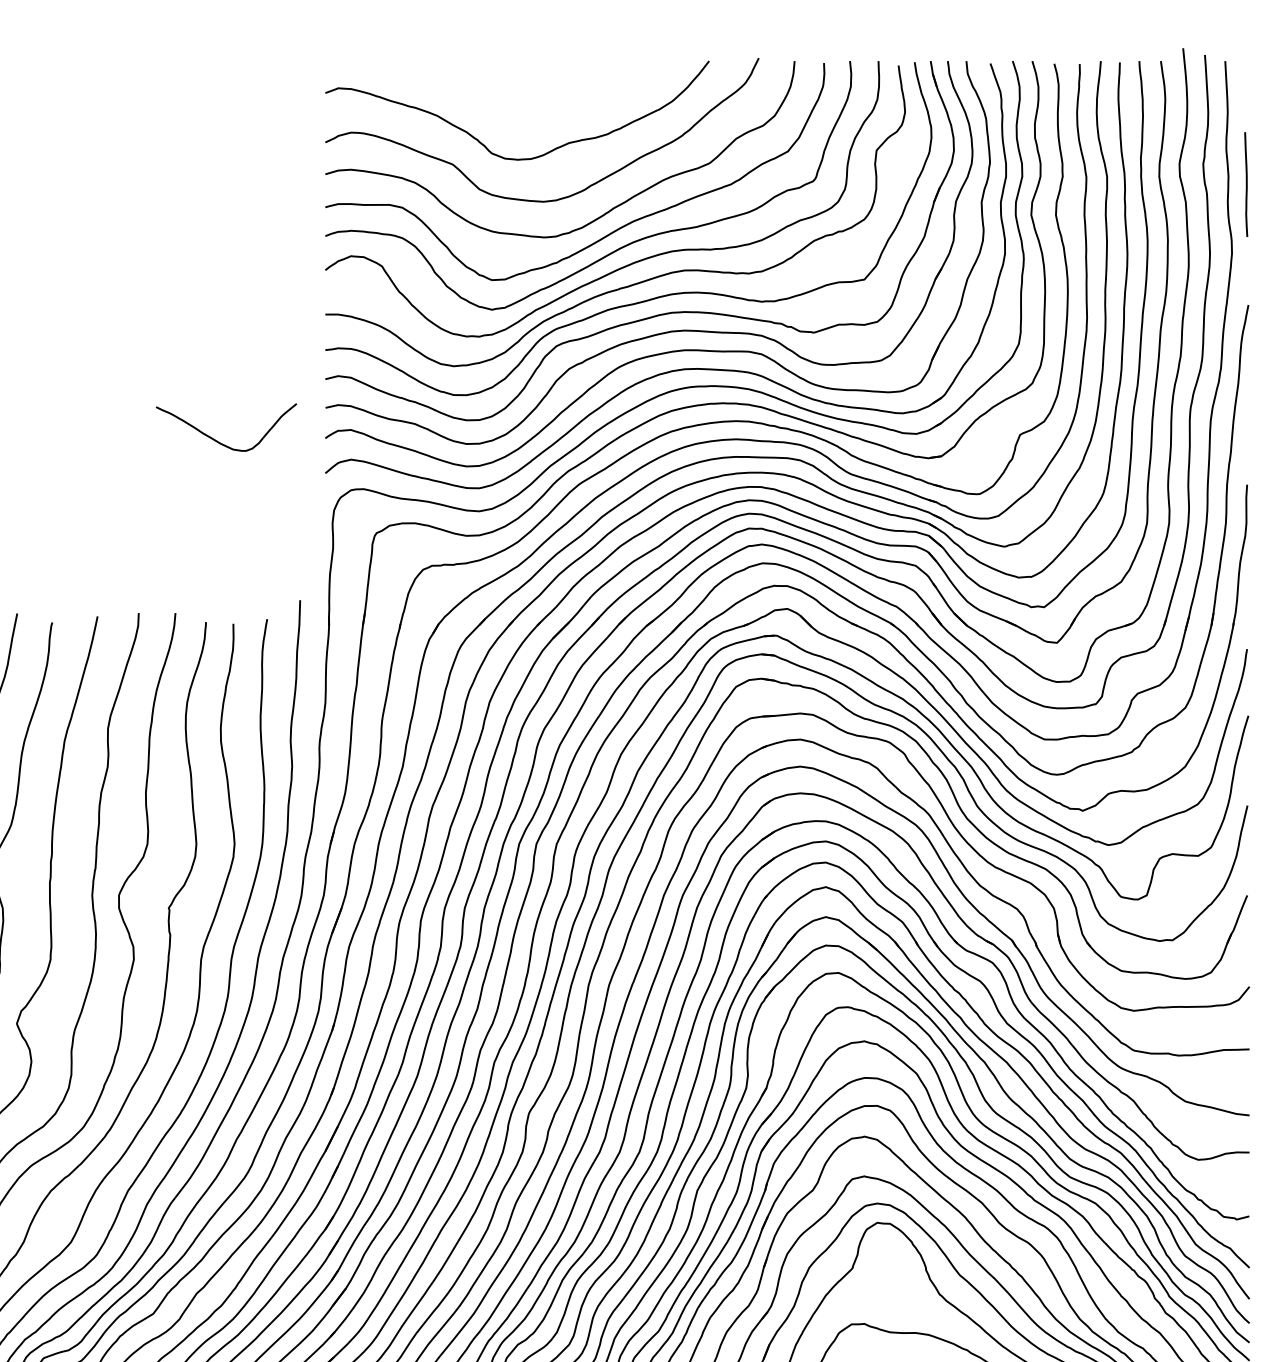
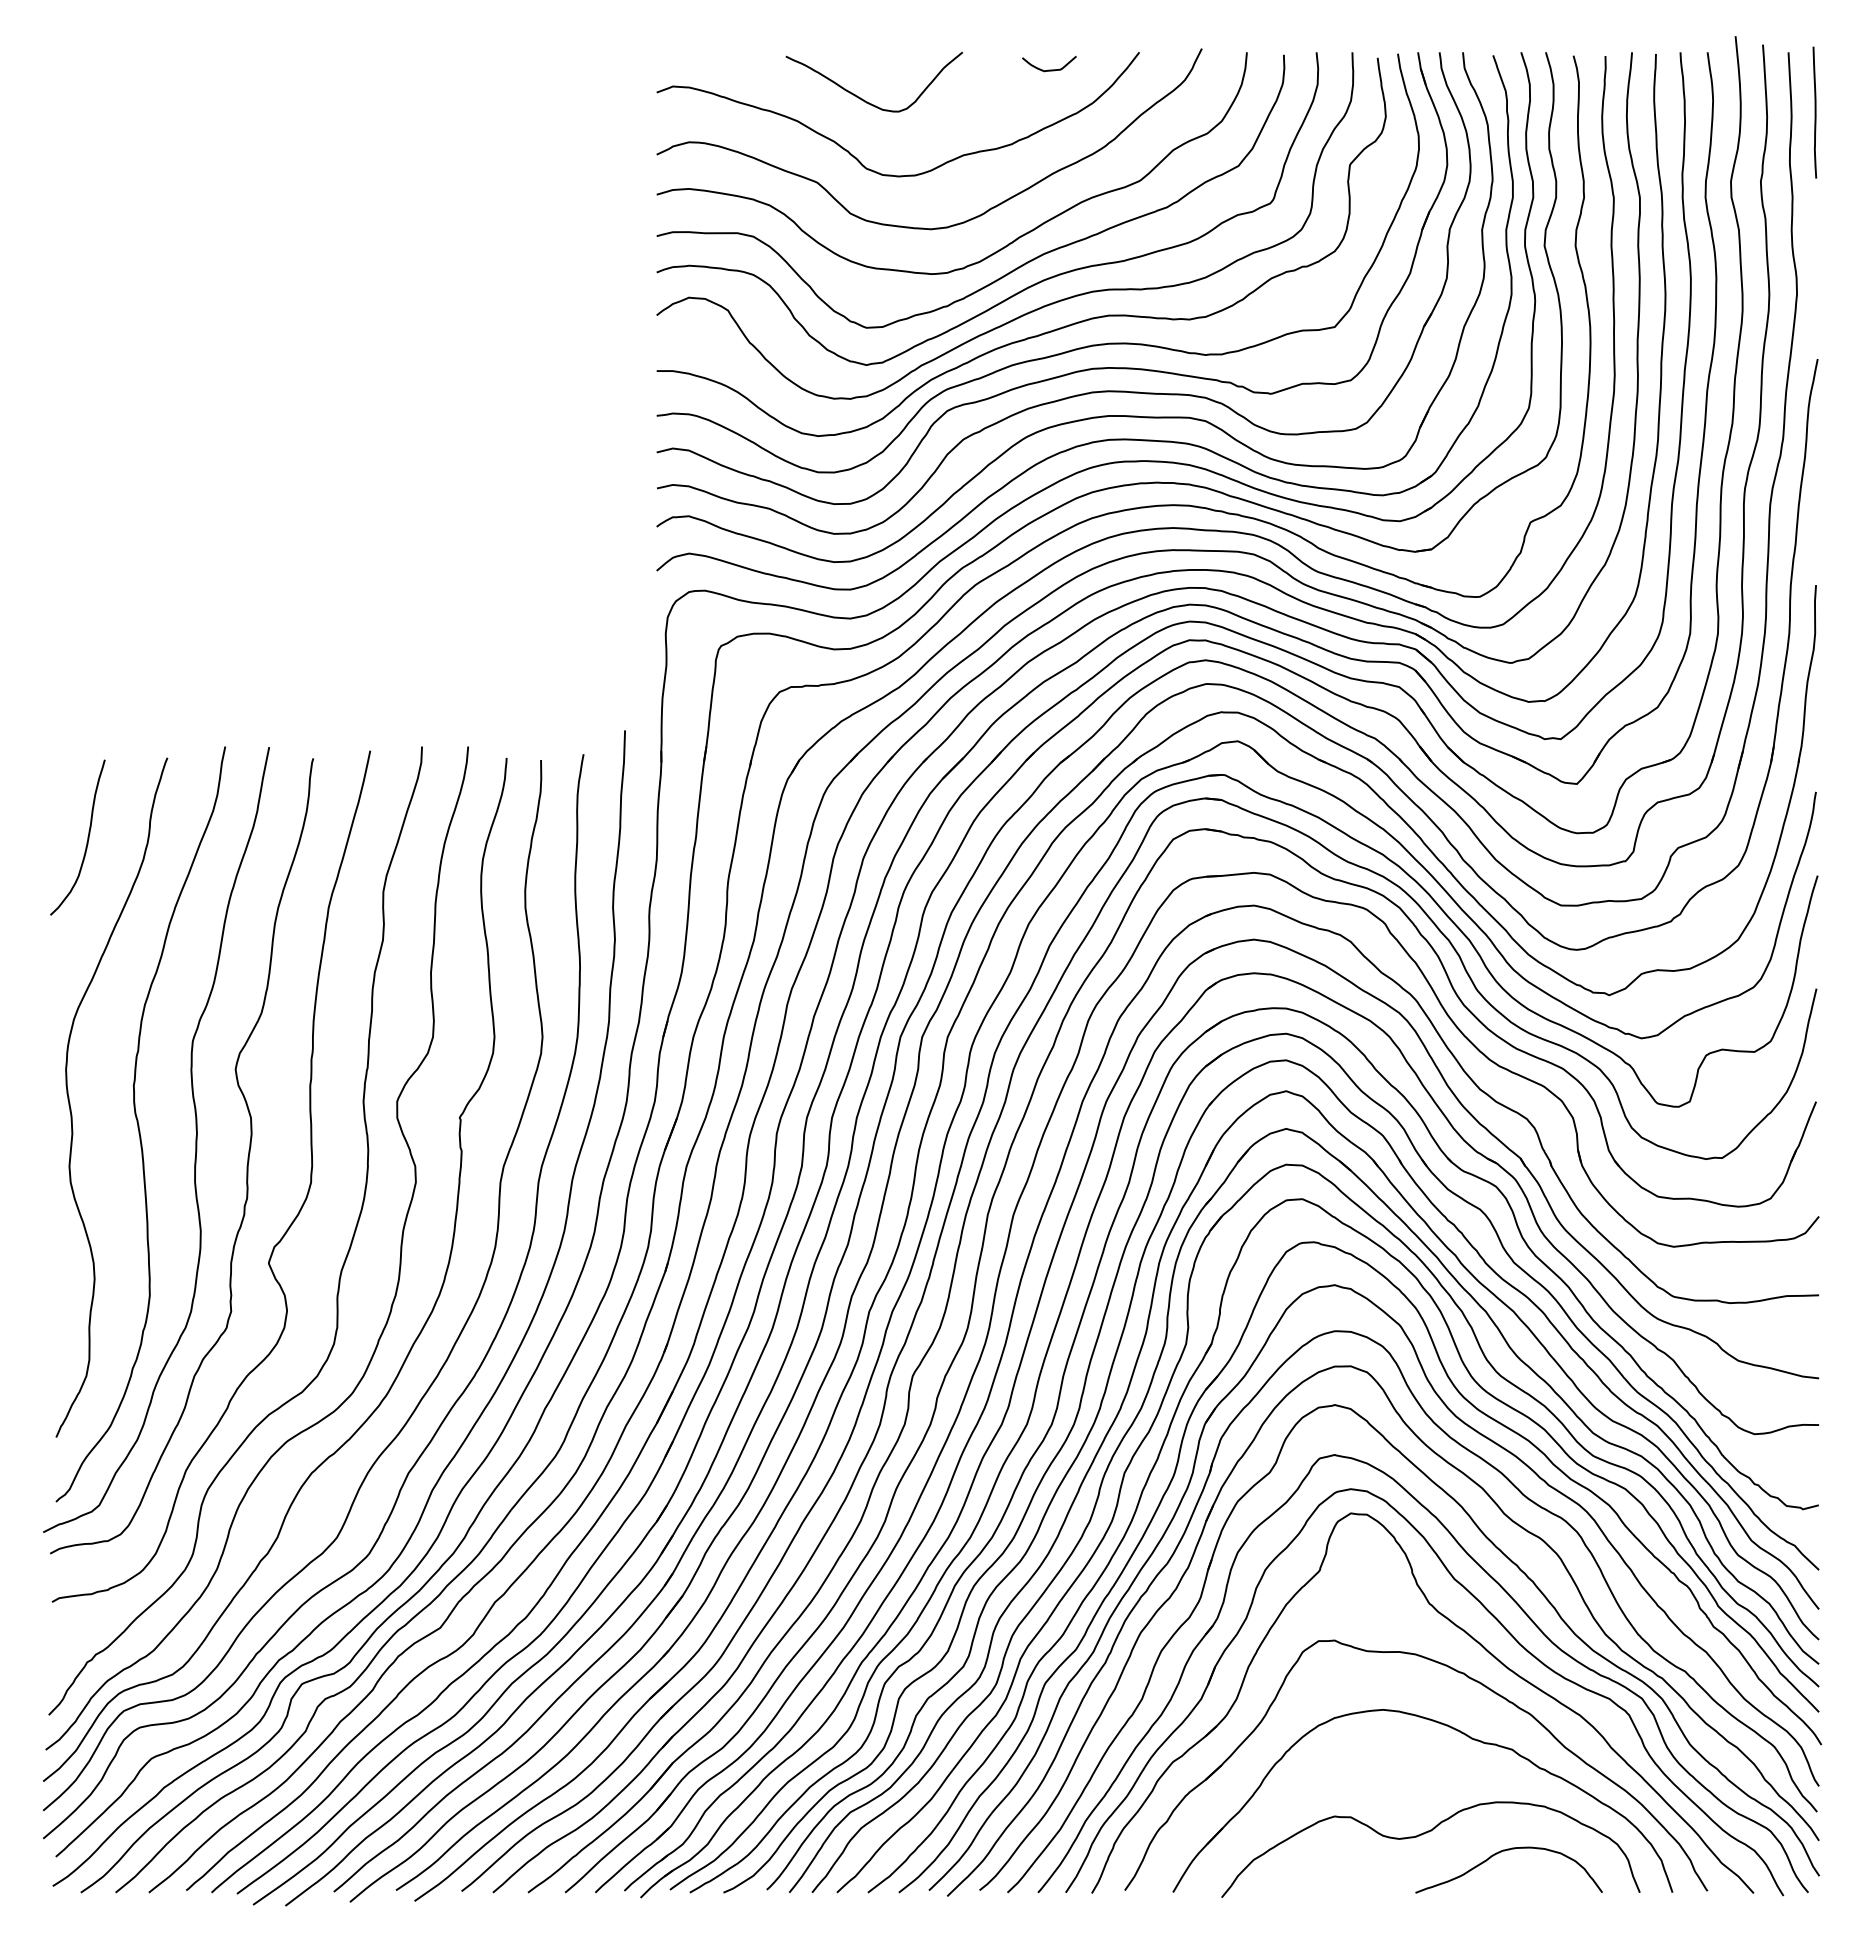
curve: (637, 74) -> (1049, 69), added
curve: (1245, 184) -> (1814, 112), moved
curve: (217, 440) -> (862, 98), moved

